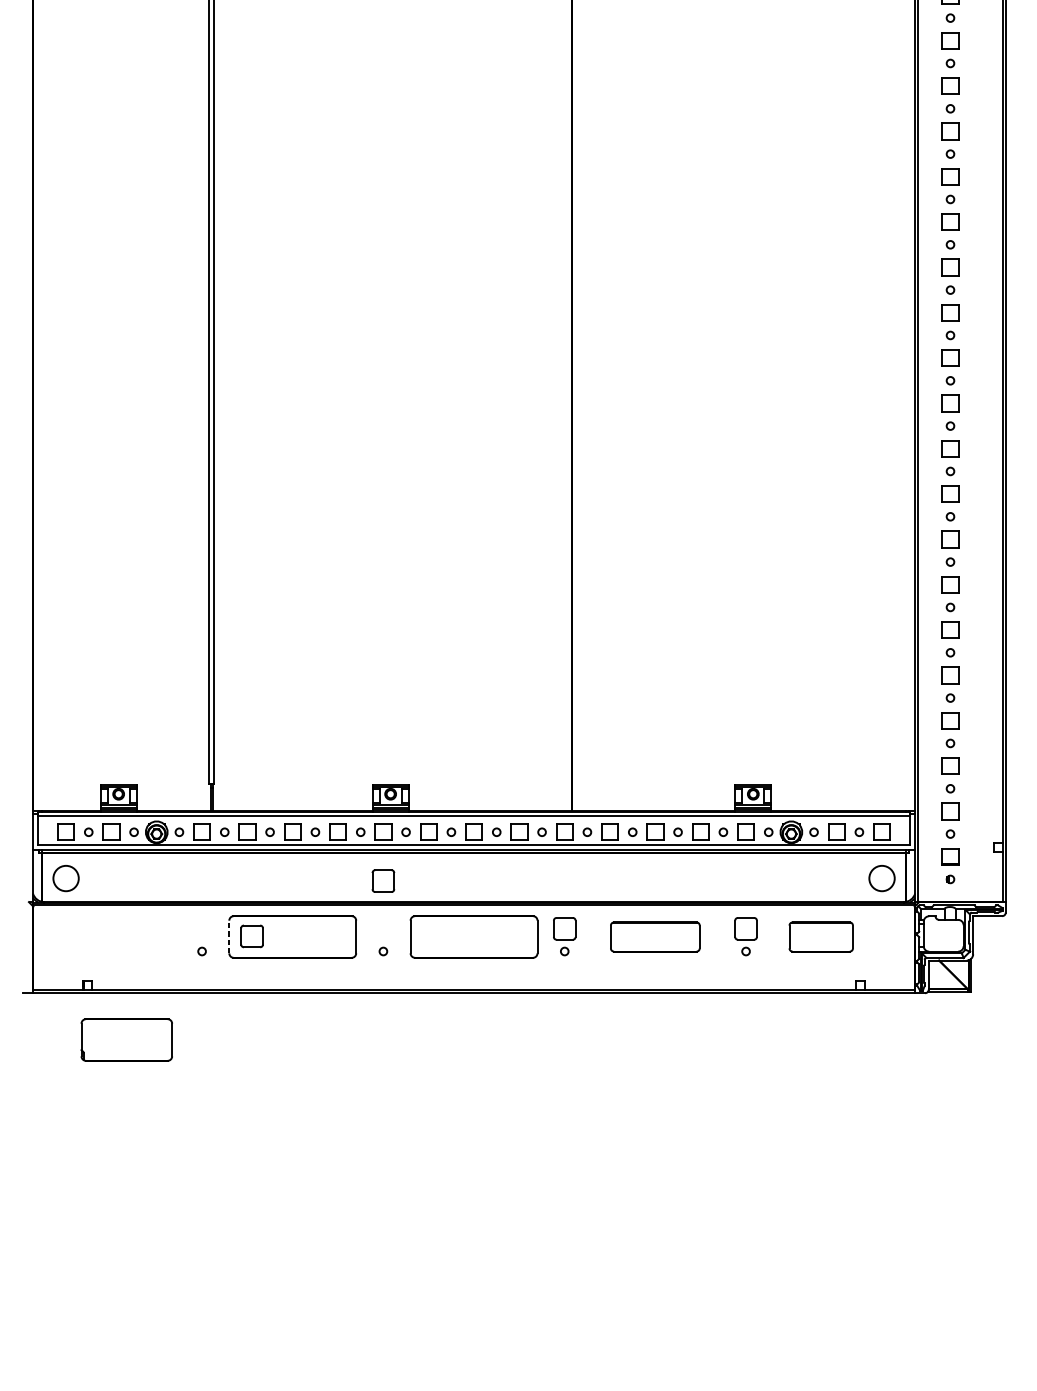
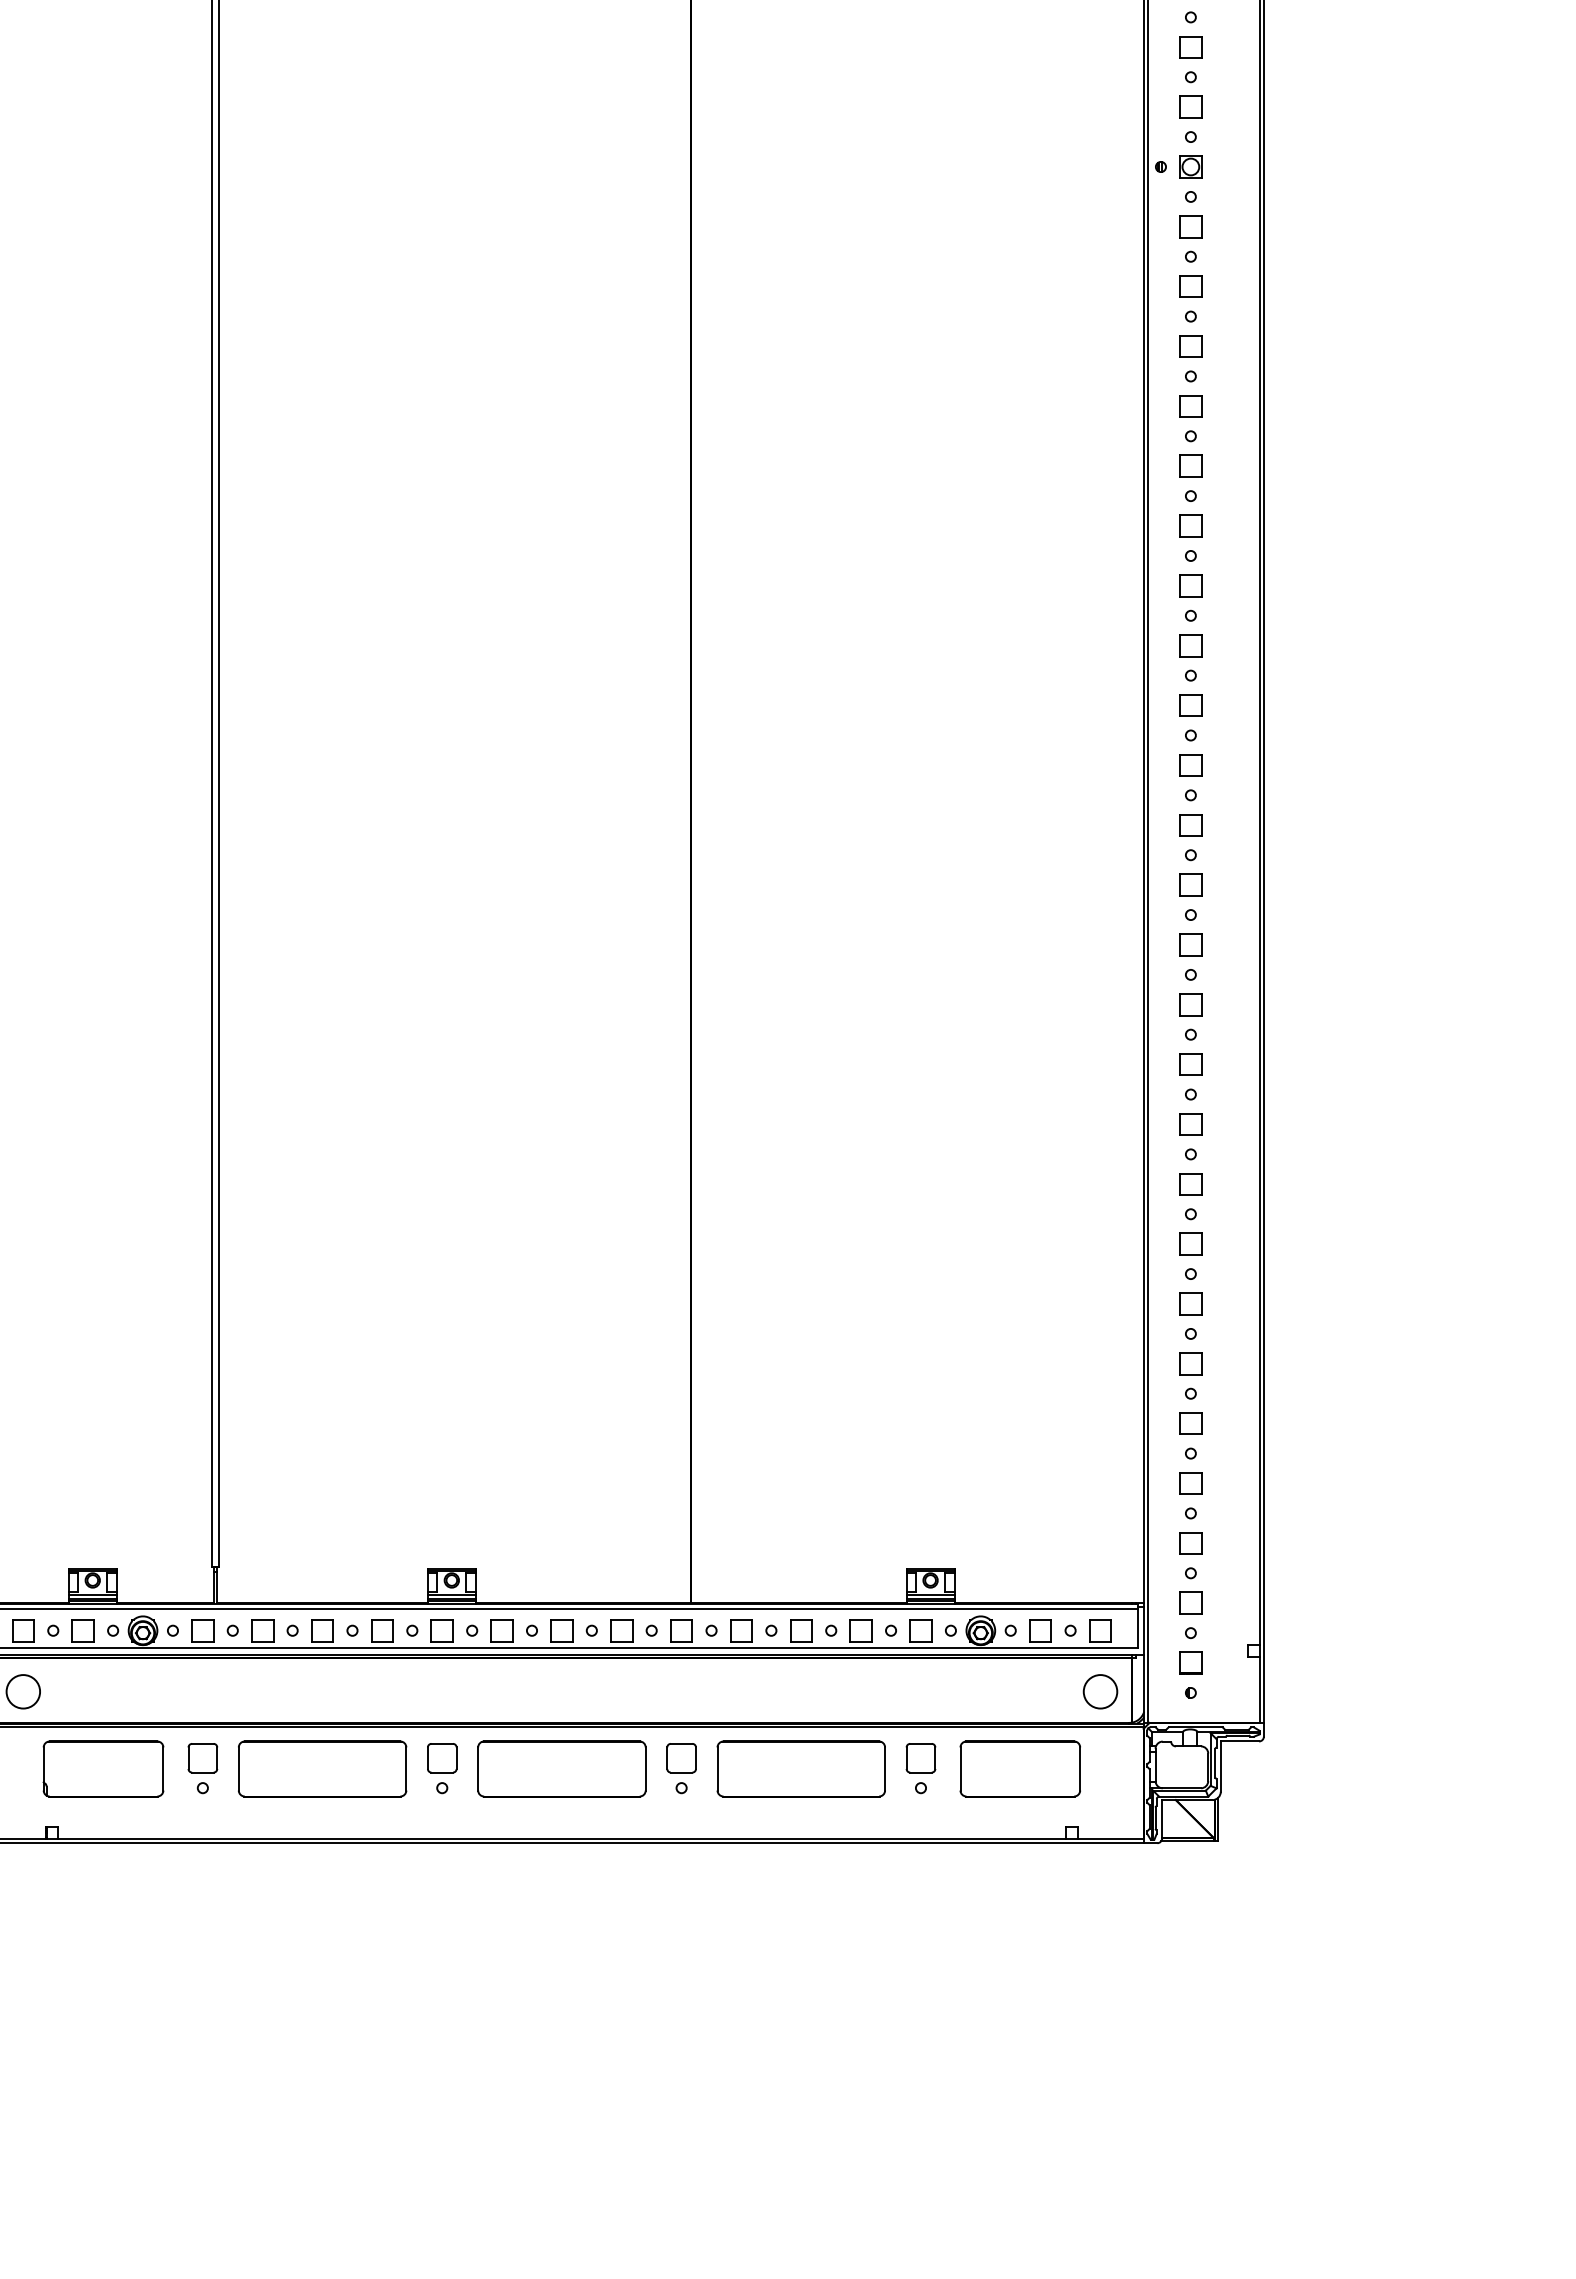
part: (383, 881) -> (442, 1758), moved
line: (229, 936) -> (238, 1768), dashed -> solid
part: (251, 936) -> (202, 1758), moved
part: (654, 936) -> (800, 1768), size x1.43
part: (820, 936) -> (1019, 1768), size x1.43
part: (126, 1039) -> (103, 1768), moved

